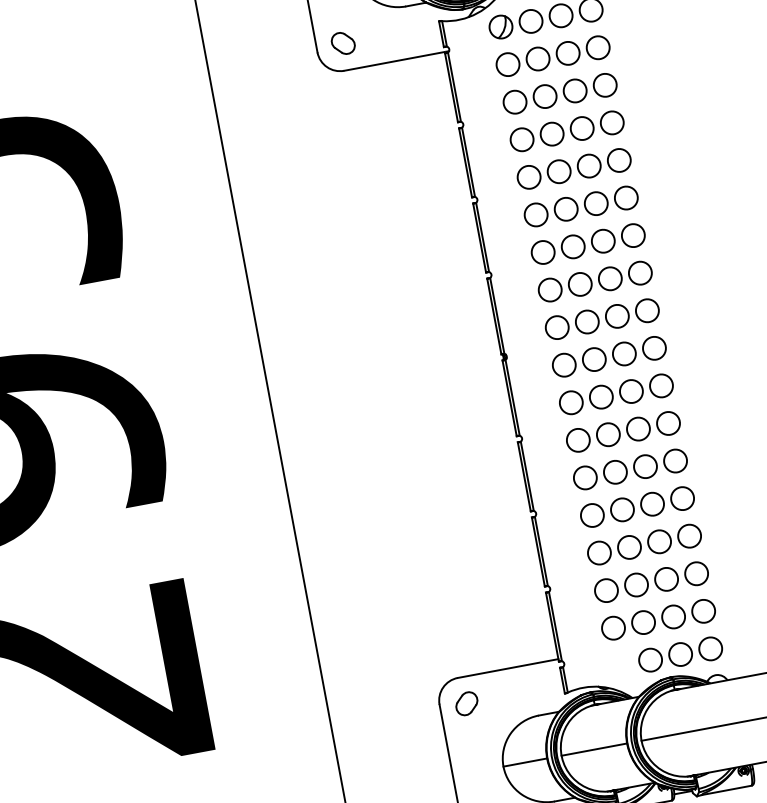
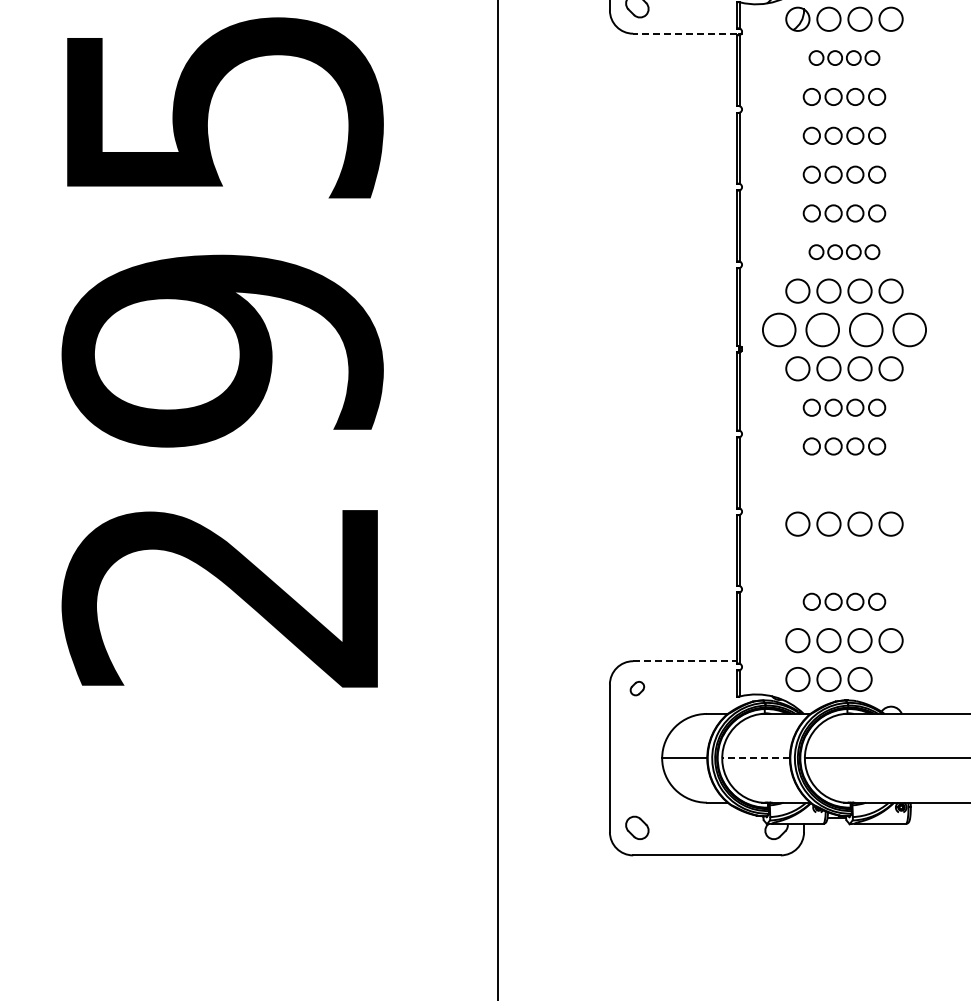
part: (553, 55) -> (844, 57), size x0.6
line: (394, 61) -> (685, 33), solid -> dashed
part: (560, 93) -> (844, 96), size x0.7
part: (567, 131) -> (844, 135), size x0.7
part: (574, 168) -> (844, 174), size x0.7
part: (581, 206) -> (844, 213), size x0.7
part: (588, 243) -> (844, 251), size x0.6
part: (602, 318) -> (844, 329), size x1.4
part: (616, 394) -> (844, 407), size x0.7
part: (623, 431) -> (844, 446), size x0.7
part: (630, 468) -> (844, 484), removed
part: (644, 544) -> (844, 562), removed
part: (651, 581) -> (844, 601), size x0.7
part: (680, 654) -> (828, 679), moved
line: (508, 668) -> (685, 661), solid -> dashed
part: (466, 703) -> (637, 688), size x0.6
line: (594, 749) -> (756, 758), solid -> dashed

